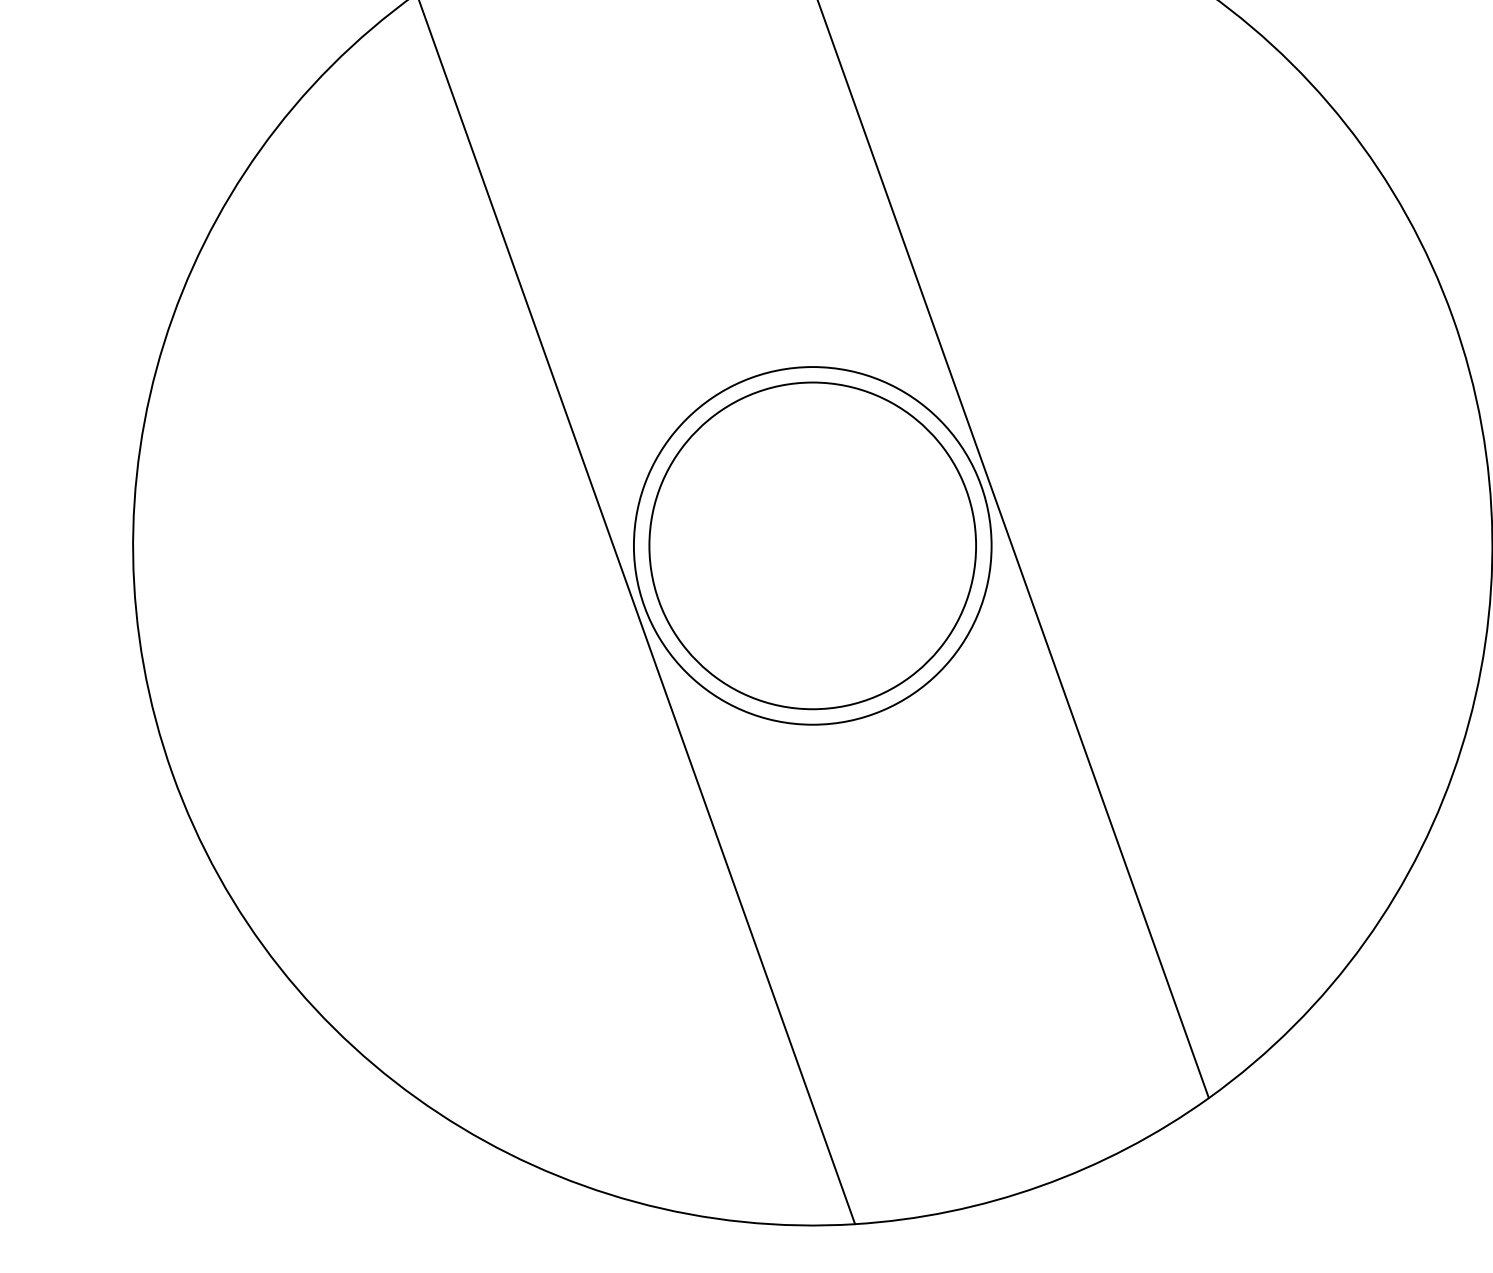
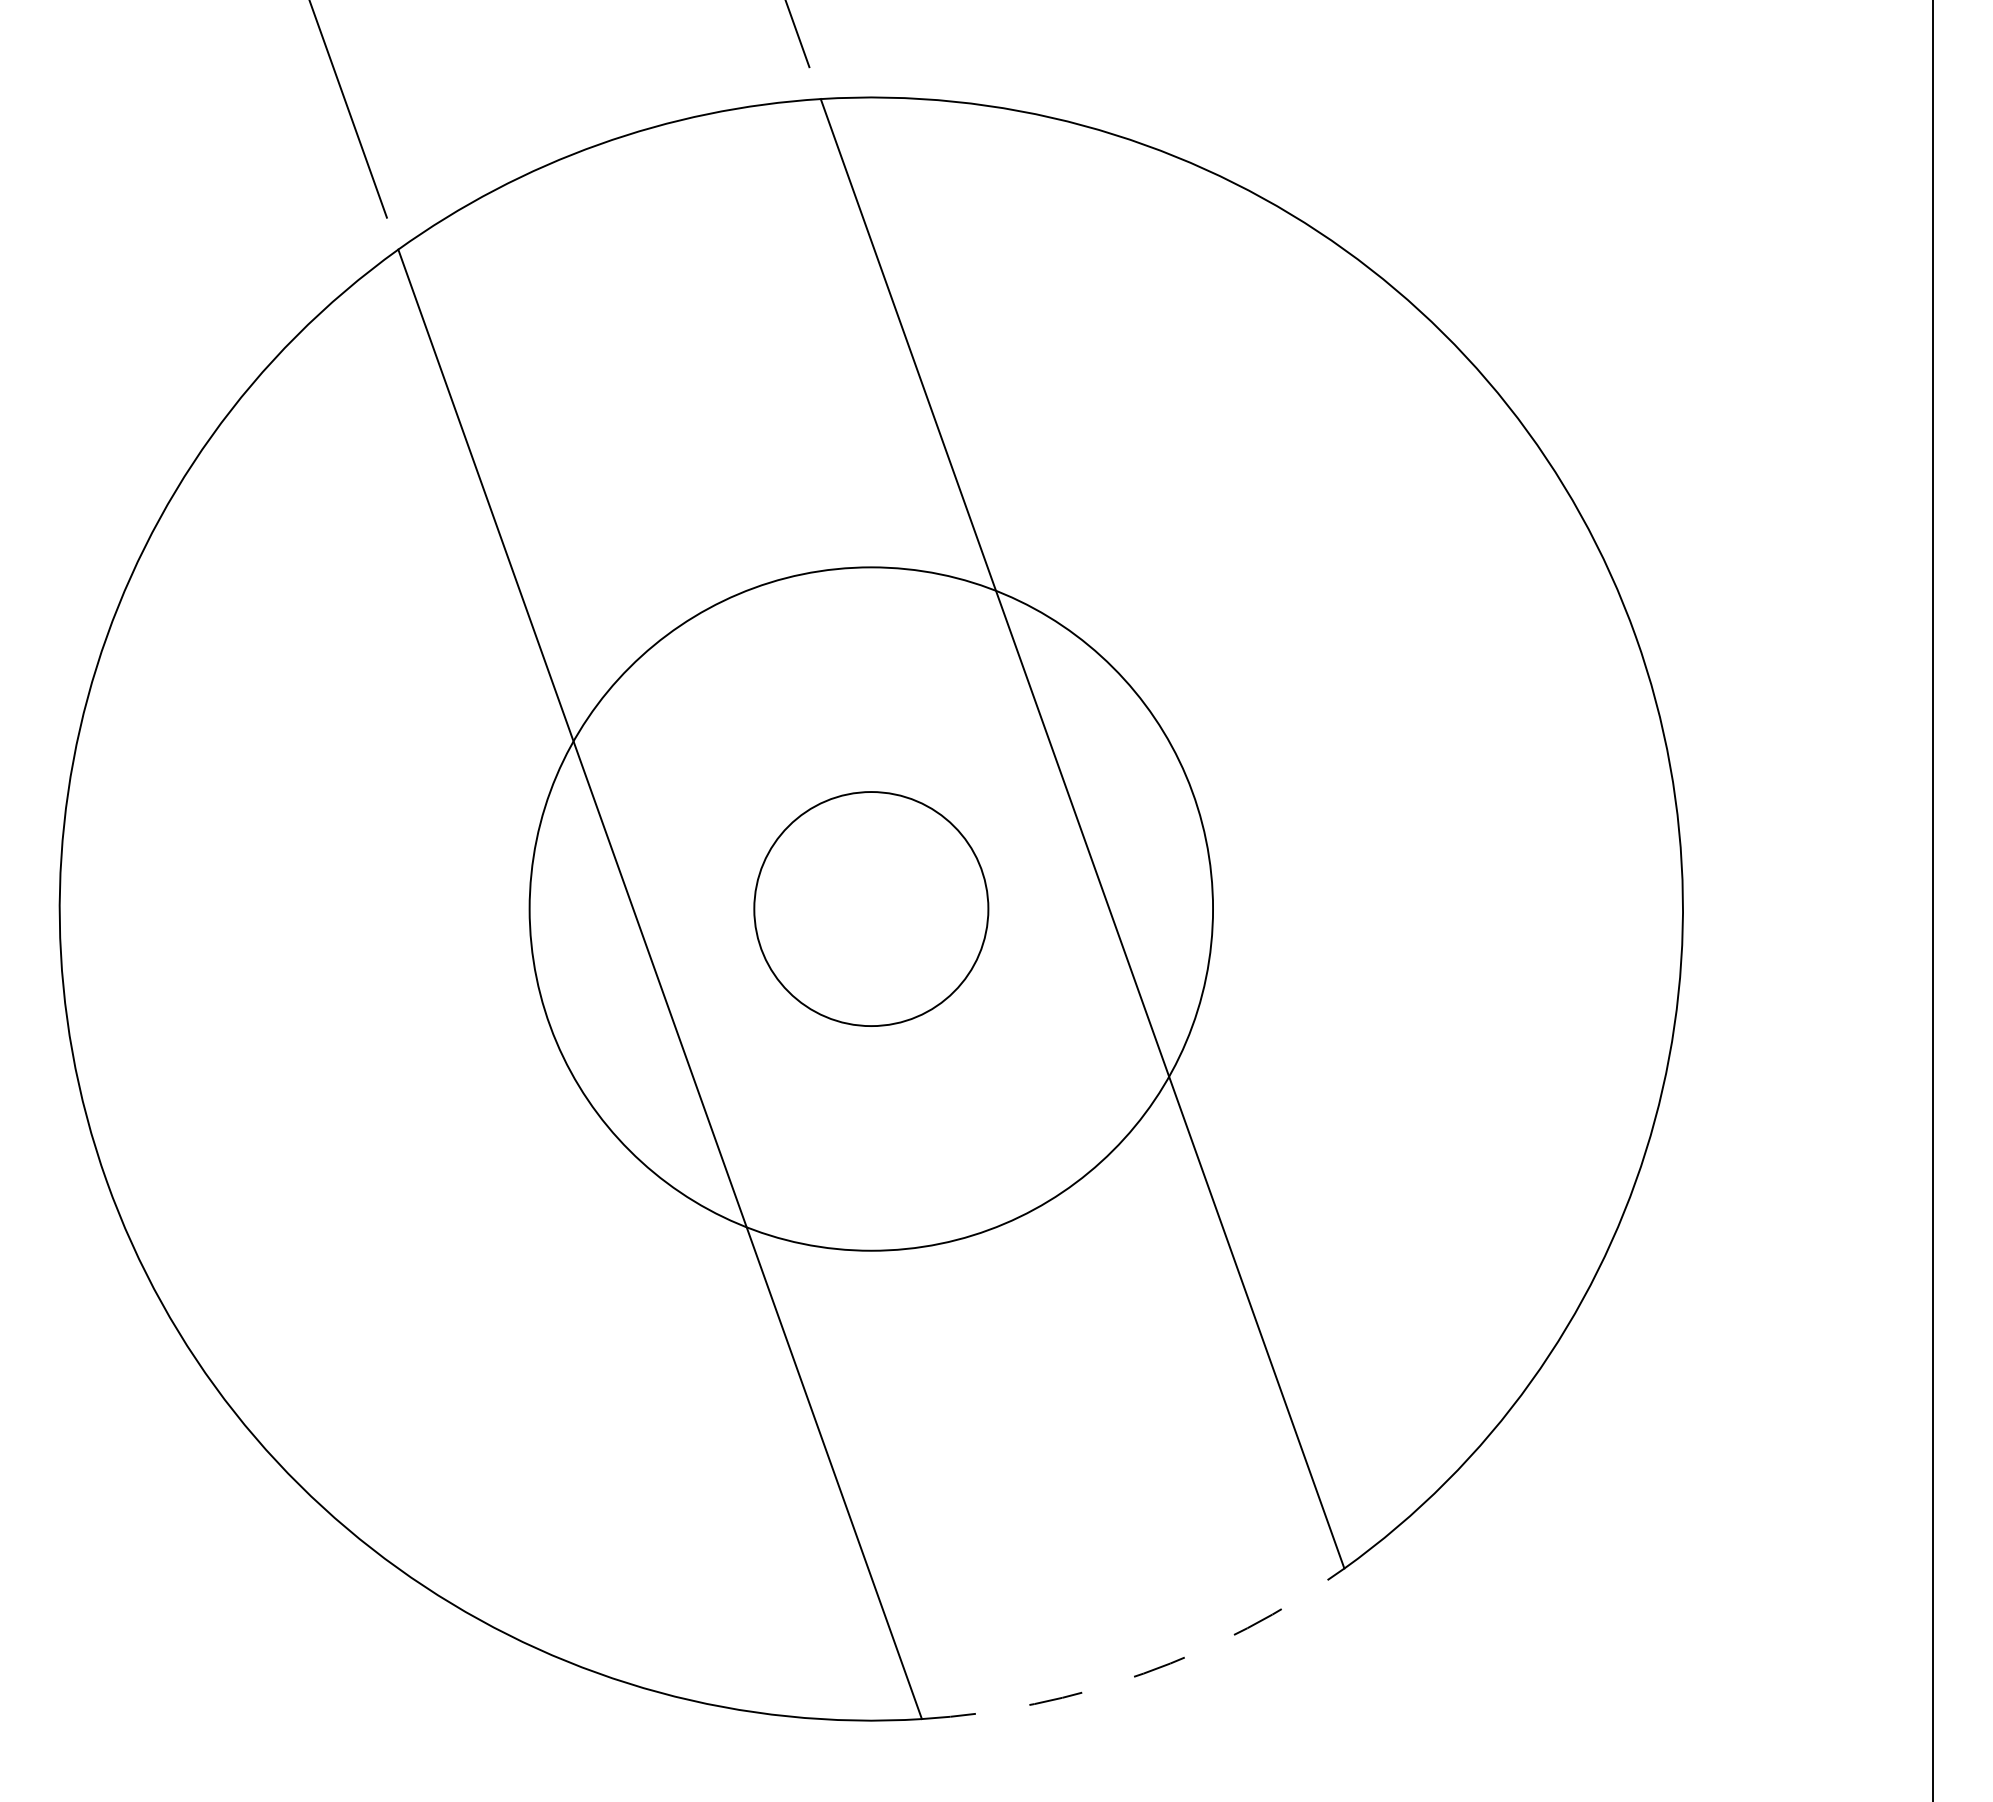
circle: (812, 545) -> (870, 908), size x1.6
circle: (812, 546) -> (871, 909), size x0.6
arc: (1040, 1186) -> (1143, 1673), solid -> dashed

